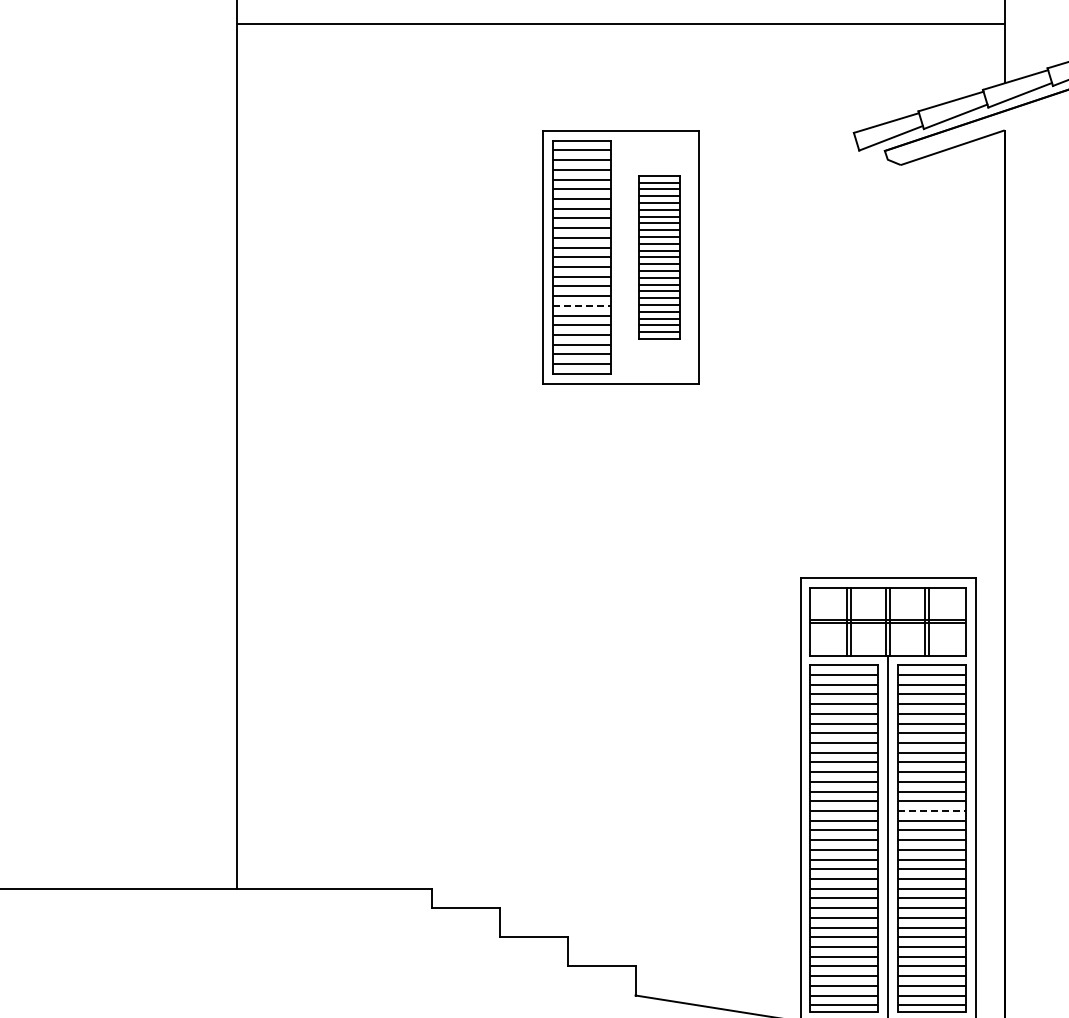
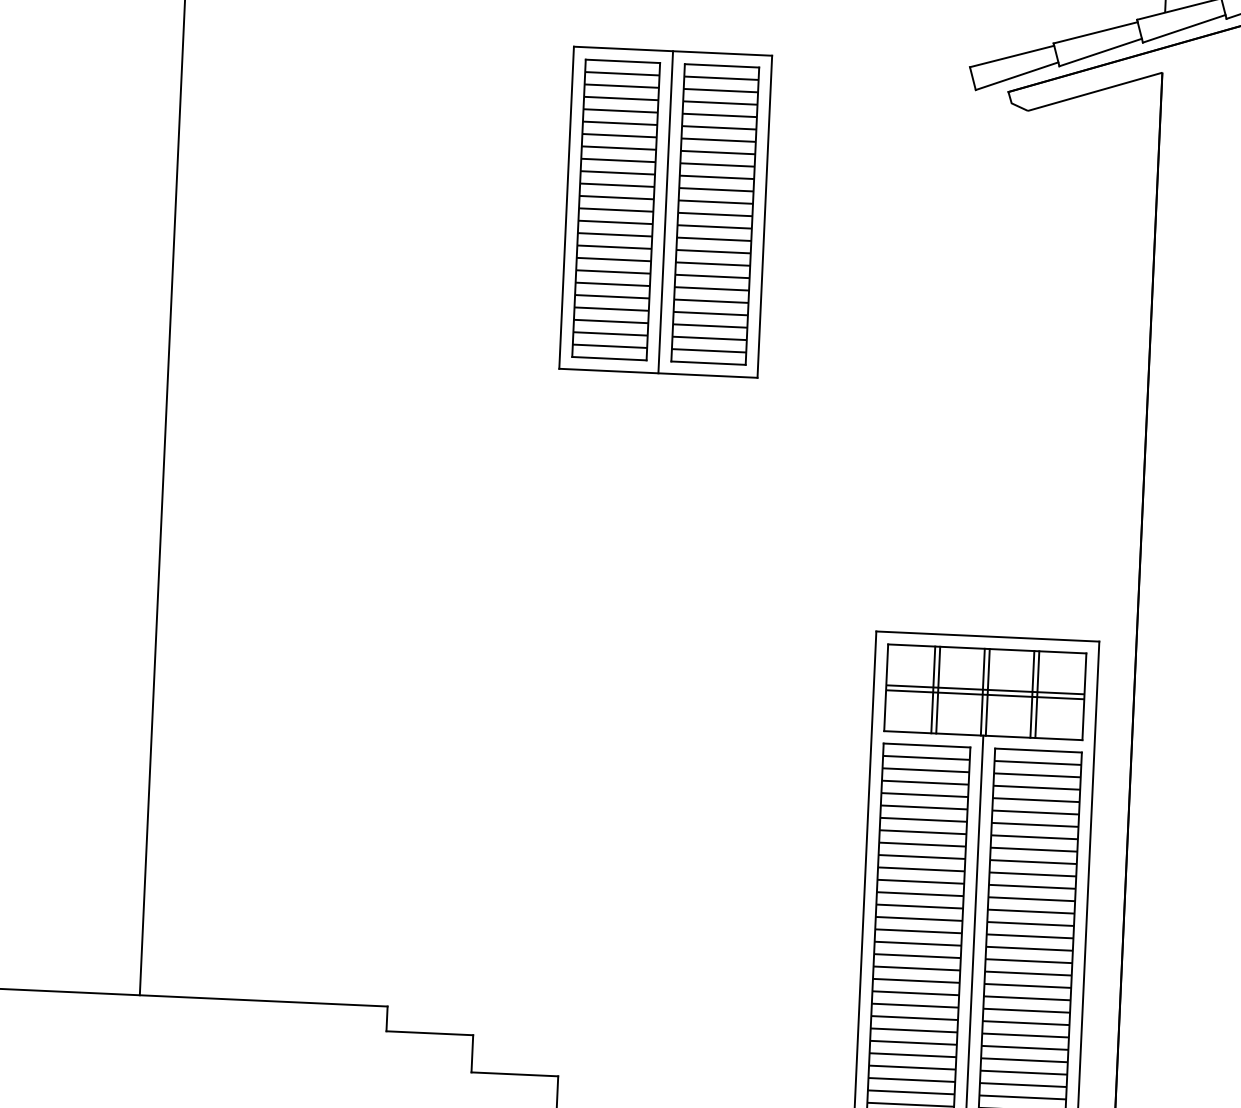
line: (620, 256) -> (665, 211), added
part: (659, 257) -> (714, 214), size x1.43
line: (582, 305) -> (613, 271), dashed -> solid
line: (931, 810) -> (1029, 935), dashed -> solid

